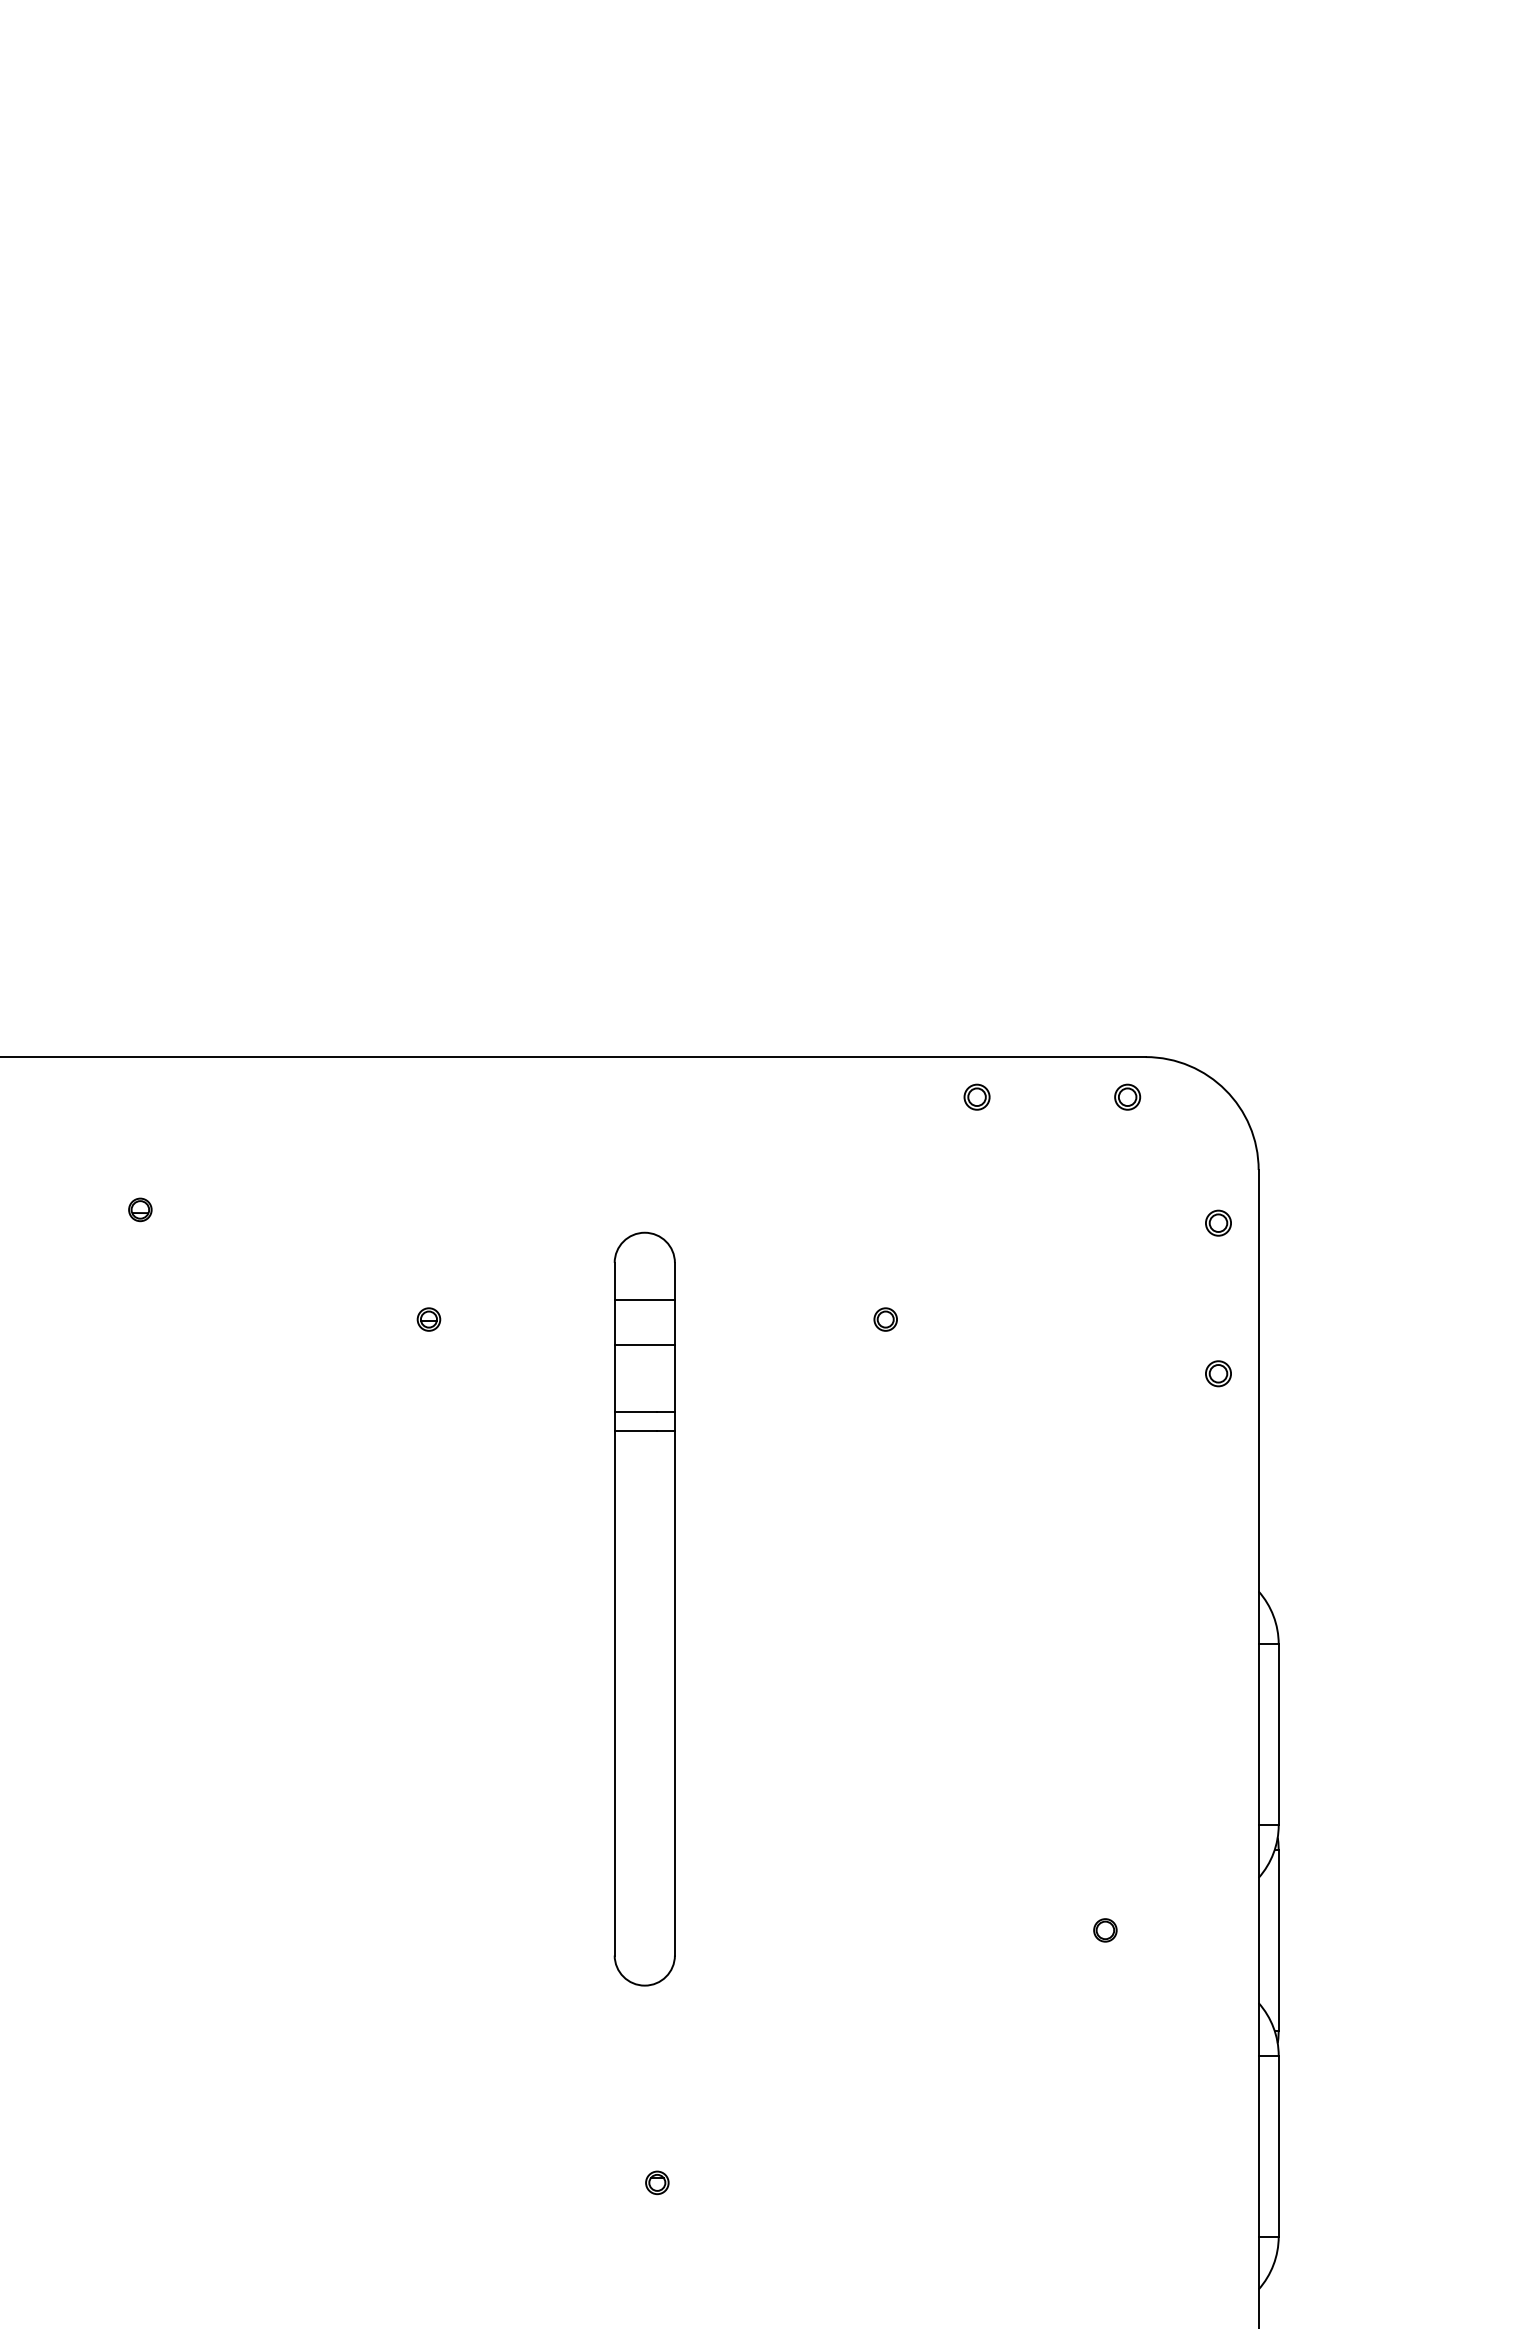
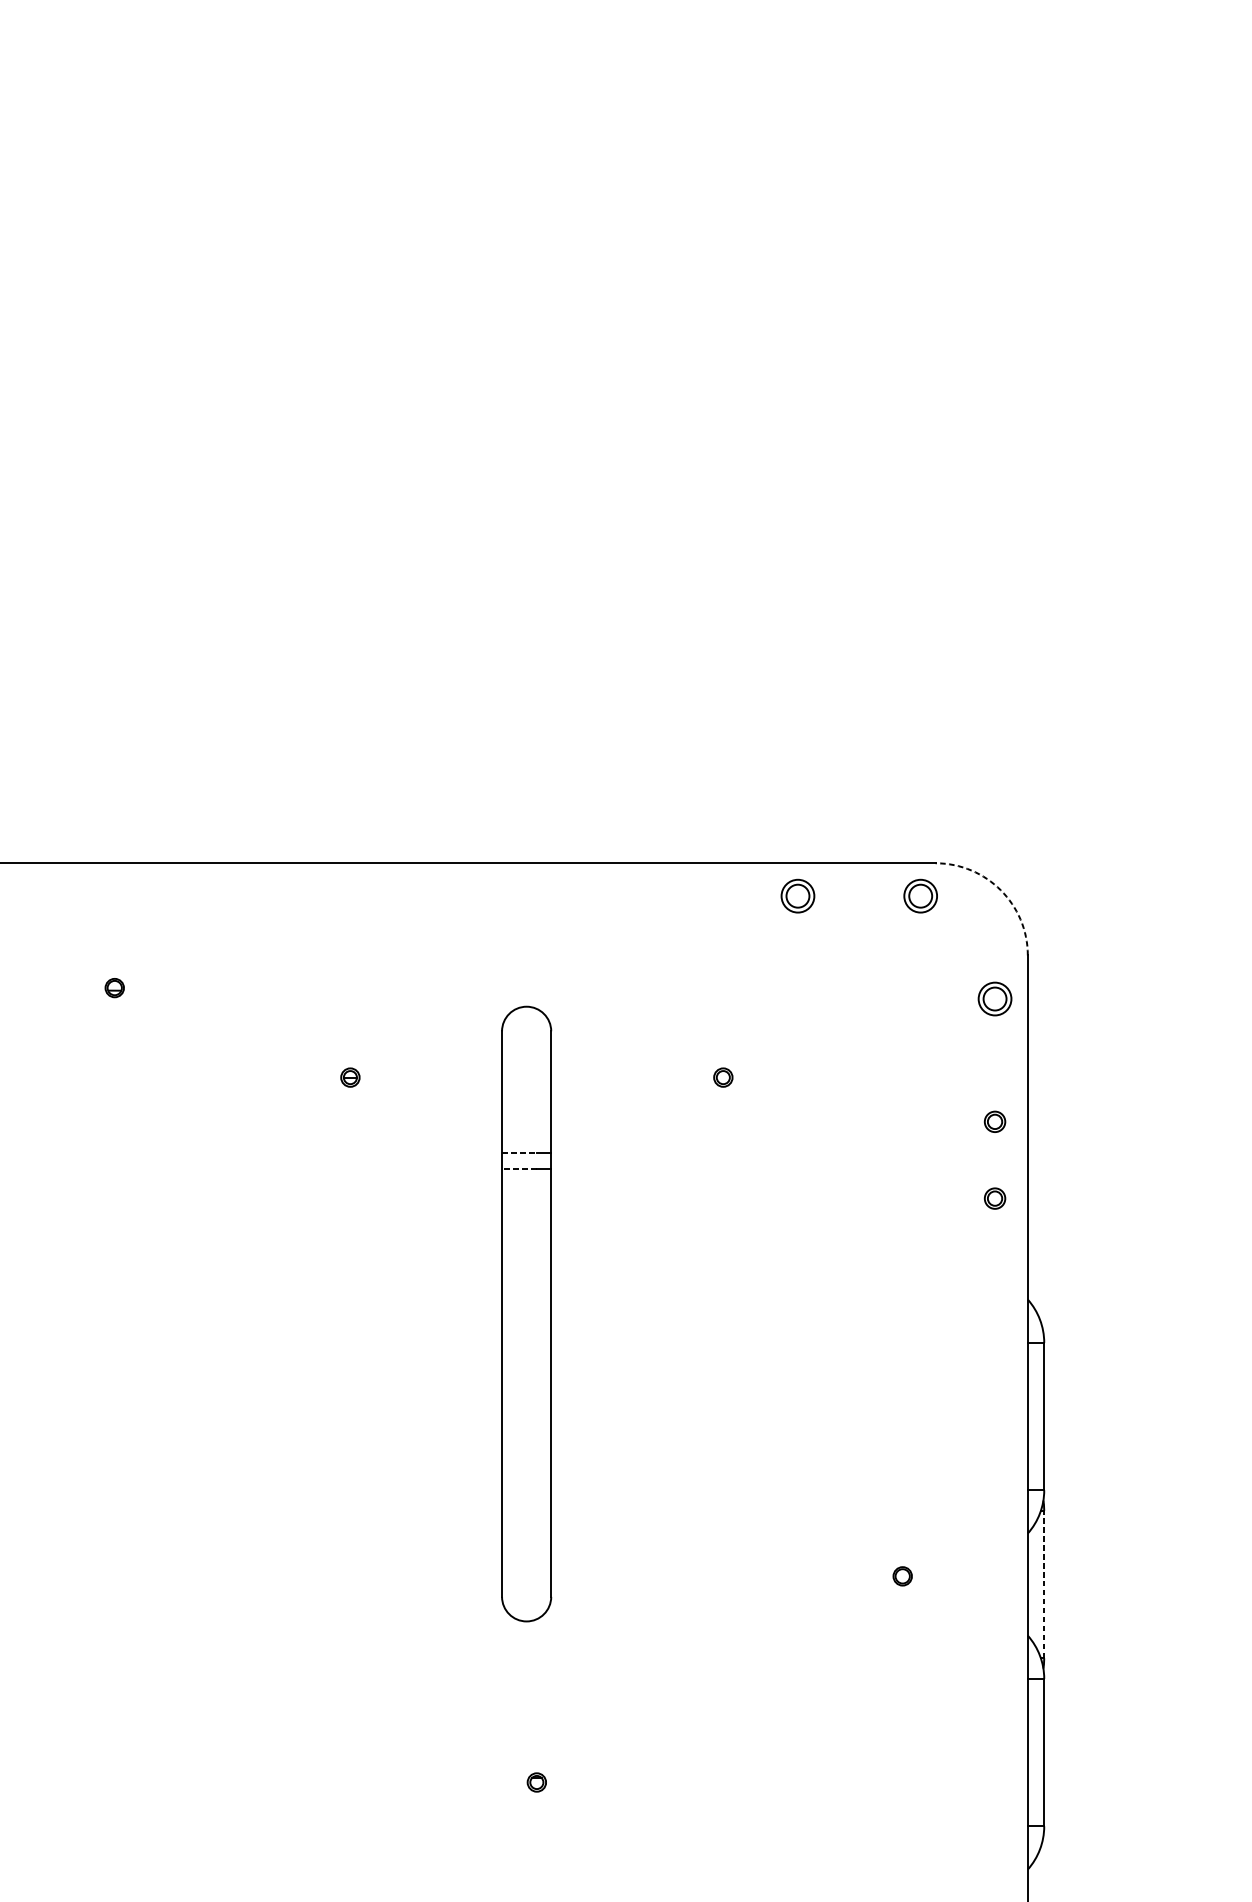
arc: (1225, 1090) -> (1000, 890), solid -> dashed
part: (976, 1096) -> (797, 895), size x1.6
part: (1127, 1096) -> (920, 895), size x1.6
part: (1218, 1222) -> (995, 998), size x1.6
line: (644, 1299) -> (526, 1061), removed
line: (644, 1344) -> (526, 1097), removed
line: (636, 1412) -> (519, 1153), solid -> dashed
line: (635, 1431) -> (519, 1169), solid -> dashed
part: (1218, 1467) -> (995, 1198), added
line: (1278, 1939) -> (1044, 1583), solid -> dashed

